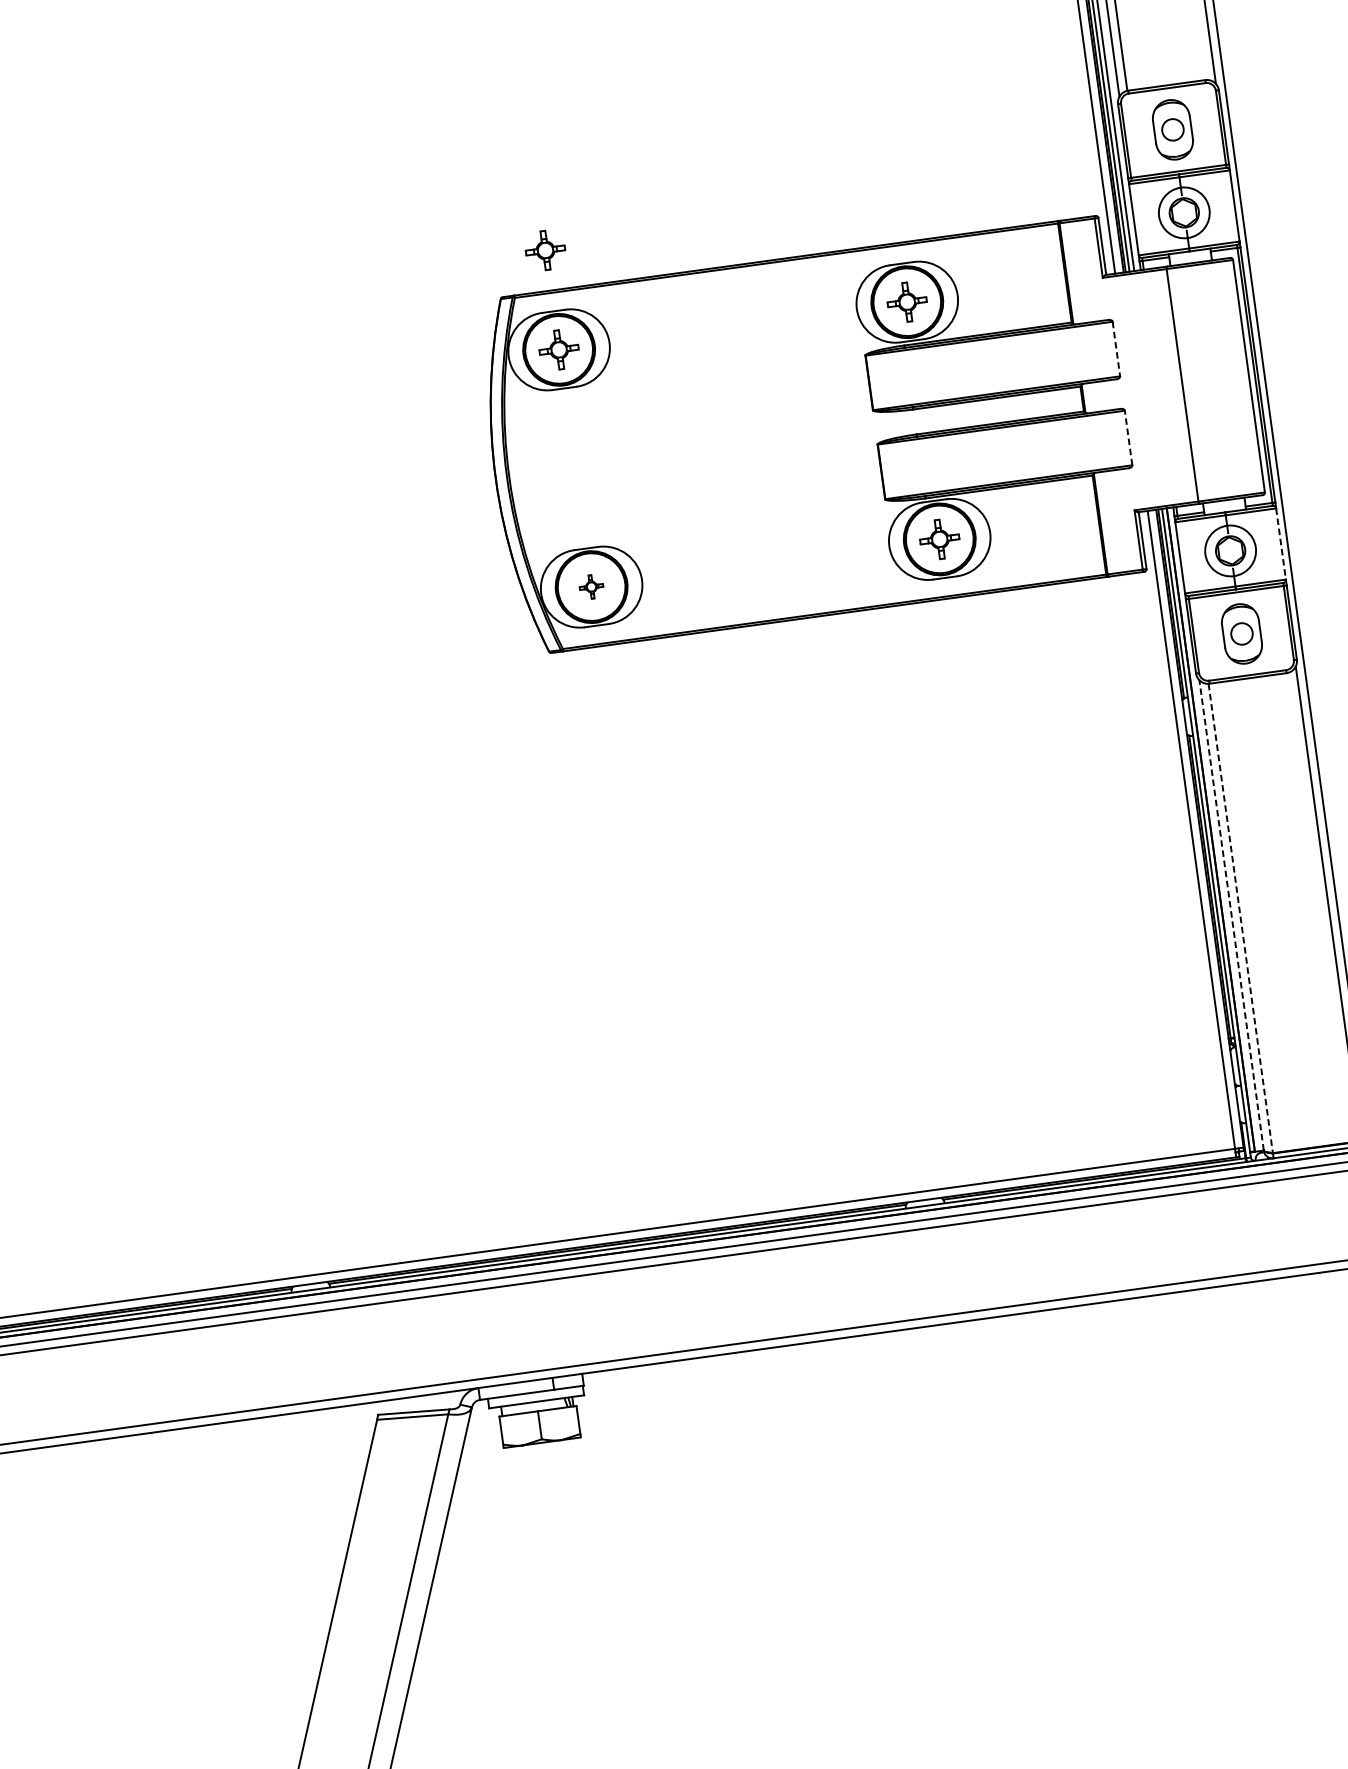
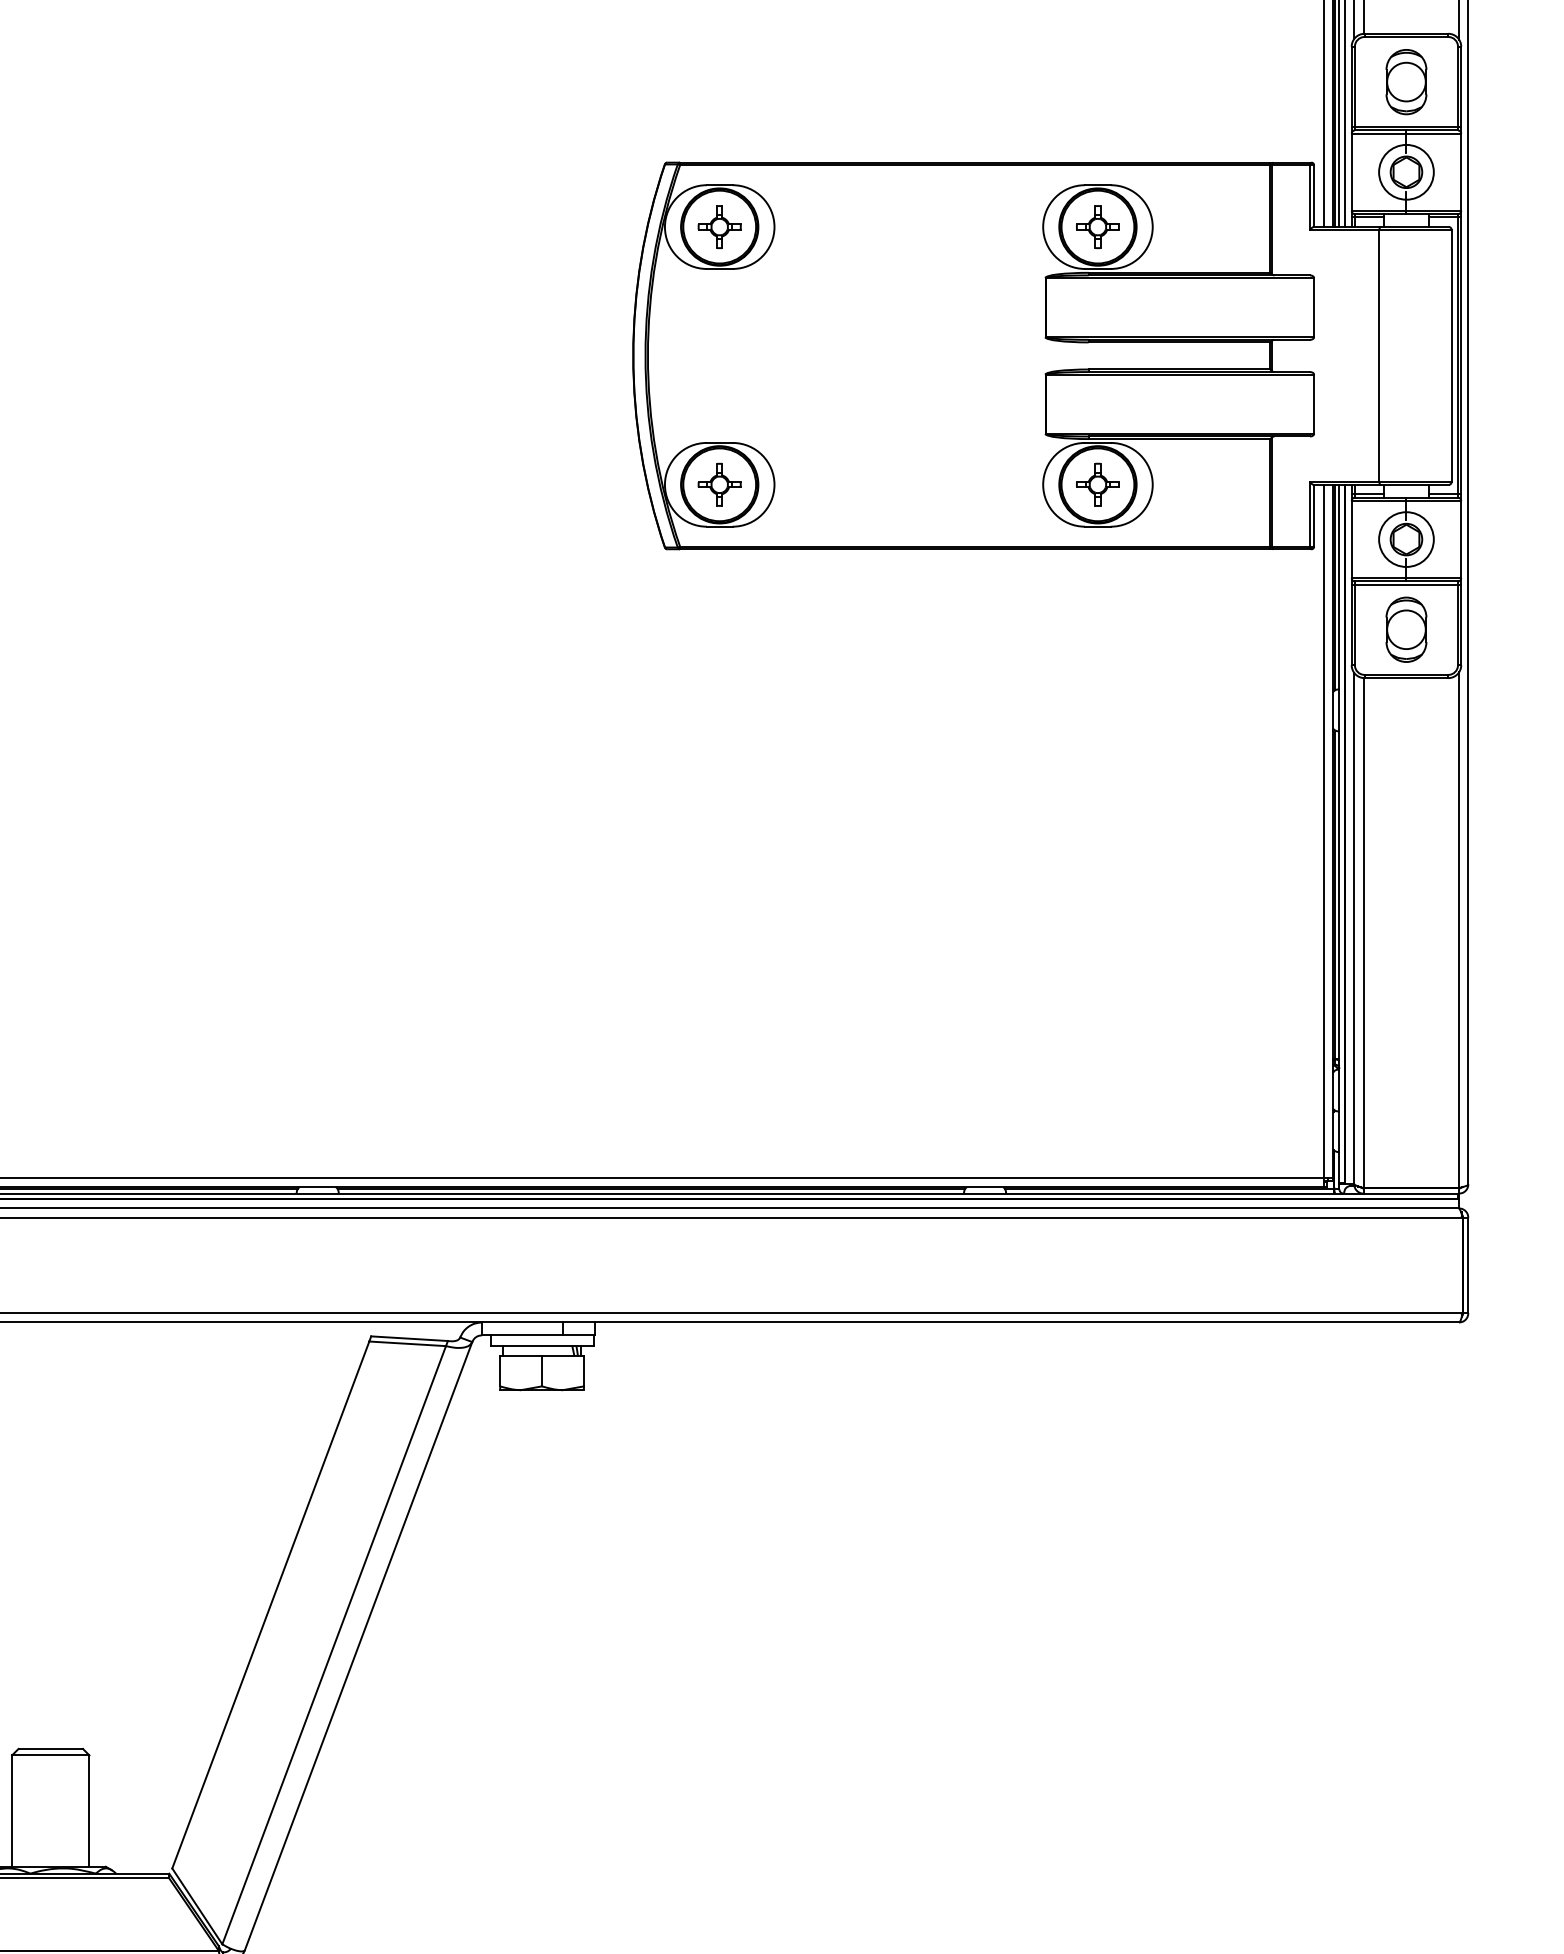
circle: (1172, 129) -> (1406, 81), size x1.67
part: (545, 250) -> (719, 119), removed
line: (1116, 348) -> (1314, 307), dashed -> solid
line: (1128, 438) -> (1314, 404), dashed -> solid
line: (1281, 543) -> (1461, 539), dashed -> solid
part: (591, 586) -> (719, 484), size x1.67
circle: (1241, 633) -> (1406, 629), size x1.67
line: (1231, 914) -> (1354, 927), dashed -> solid
line: (1240, 918) -> (1363, 933), dashed -> solid

